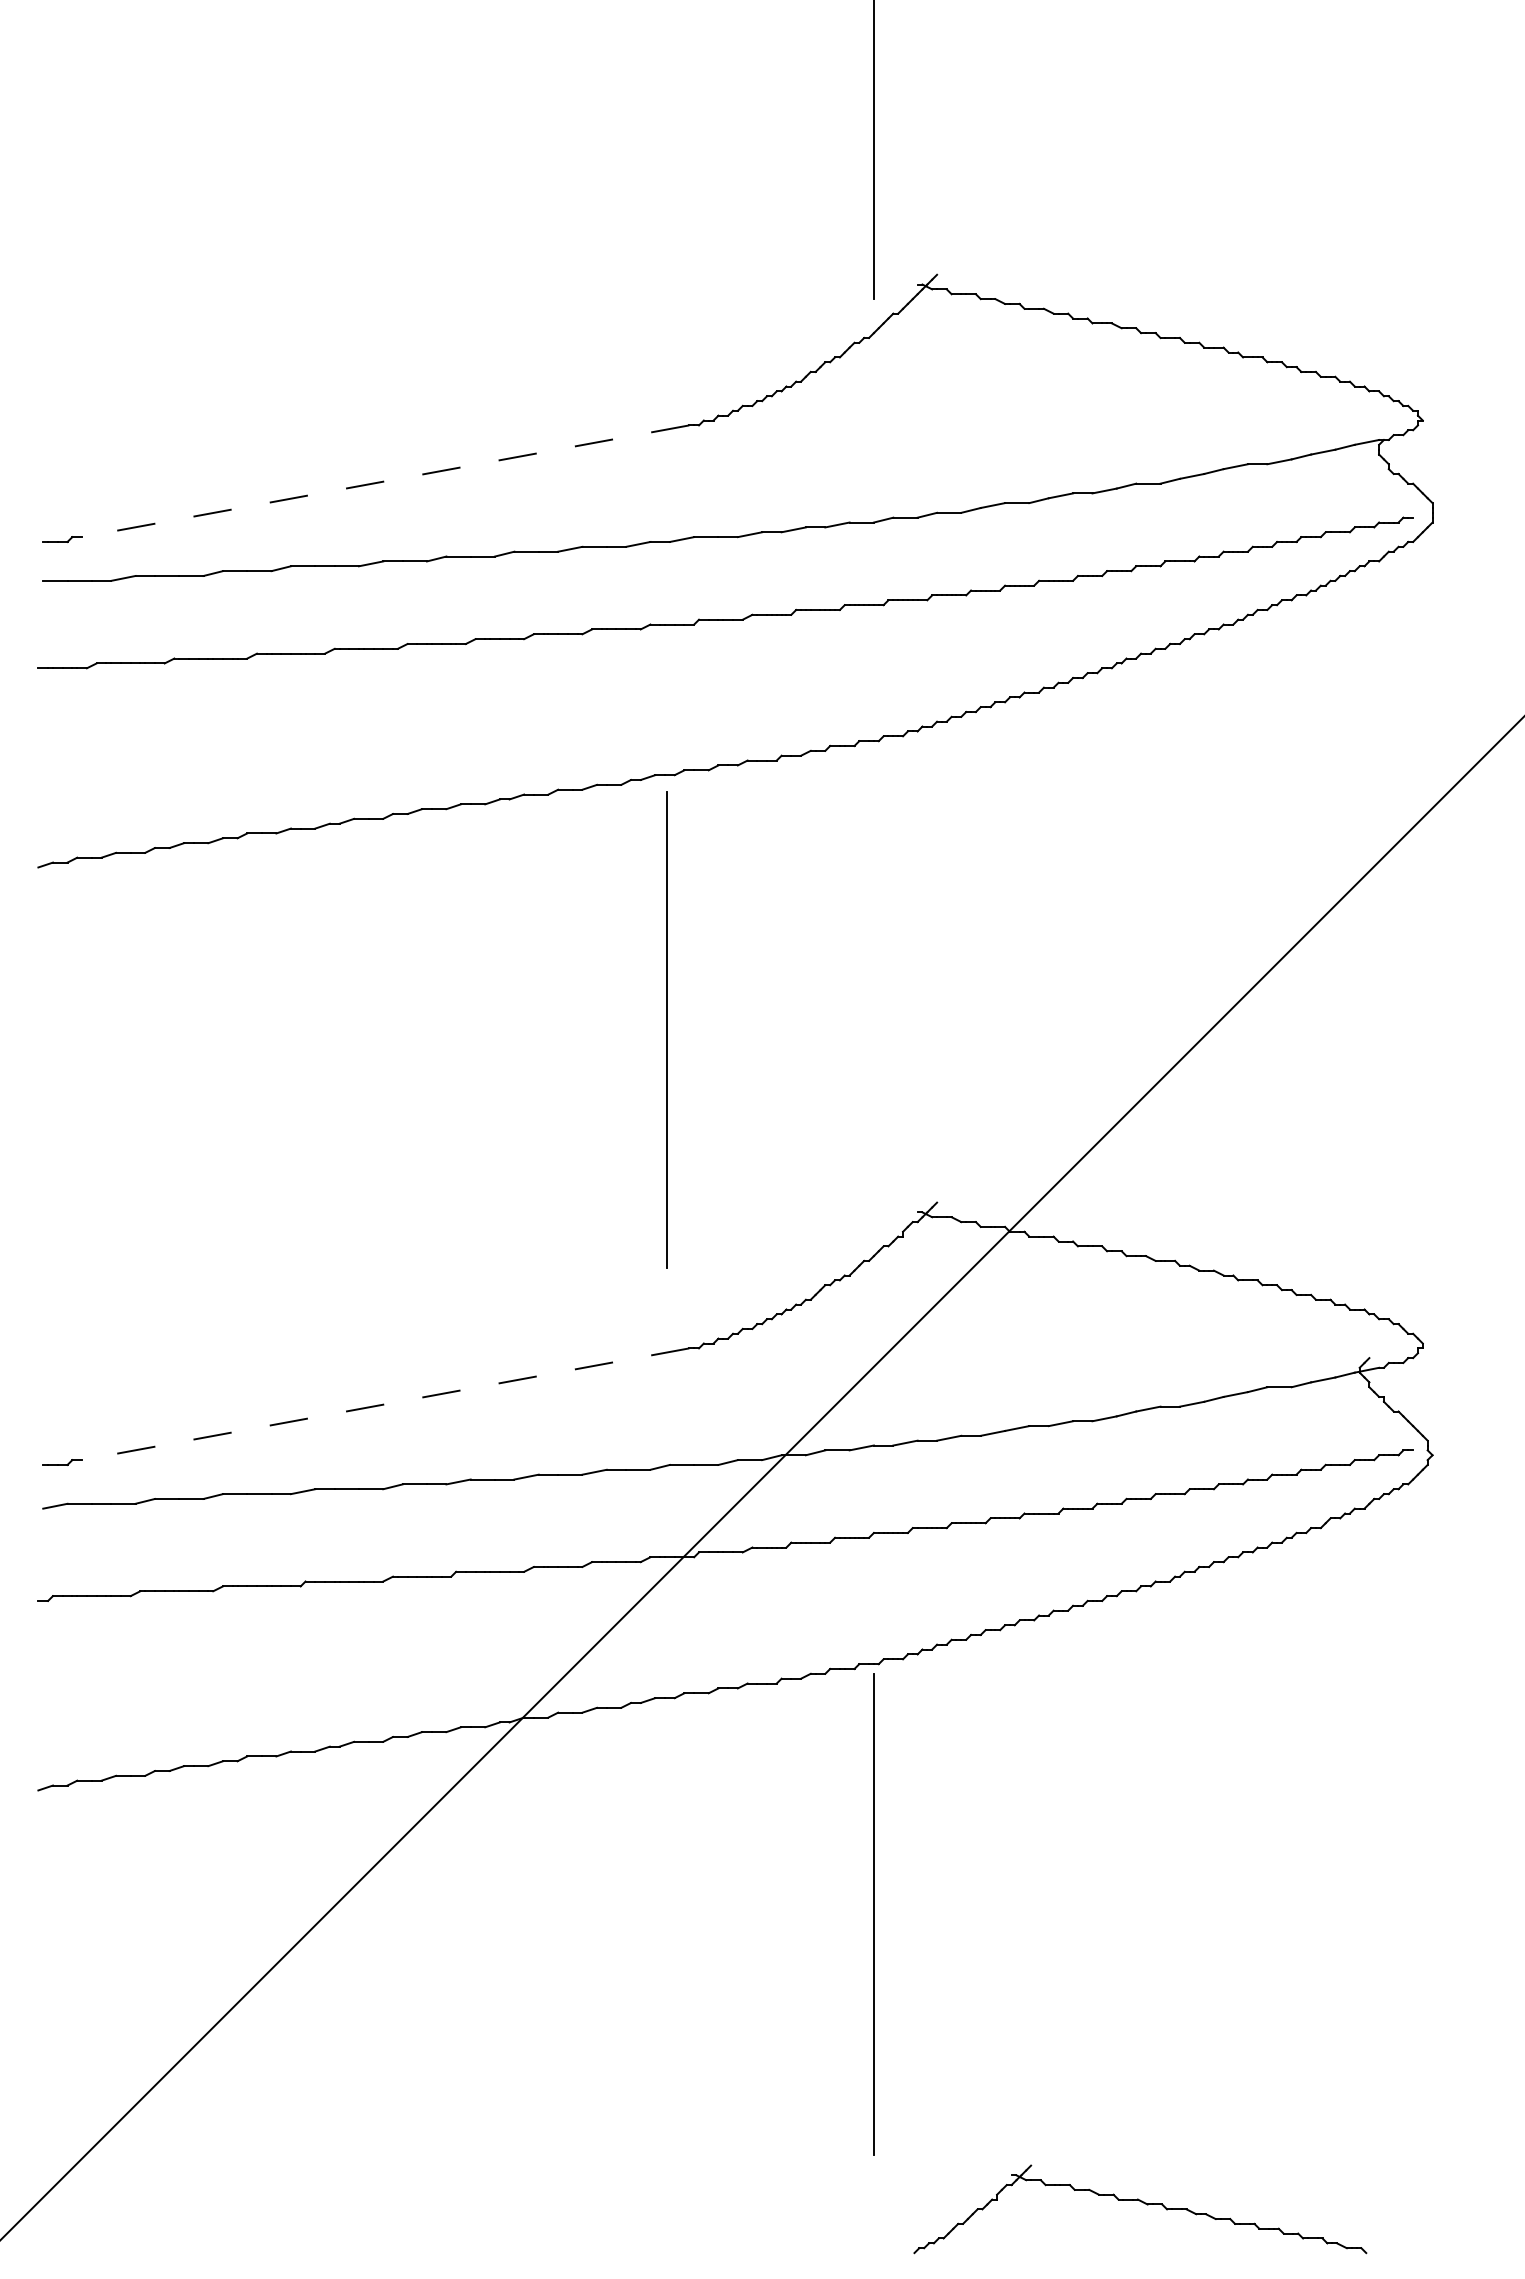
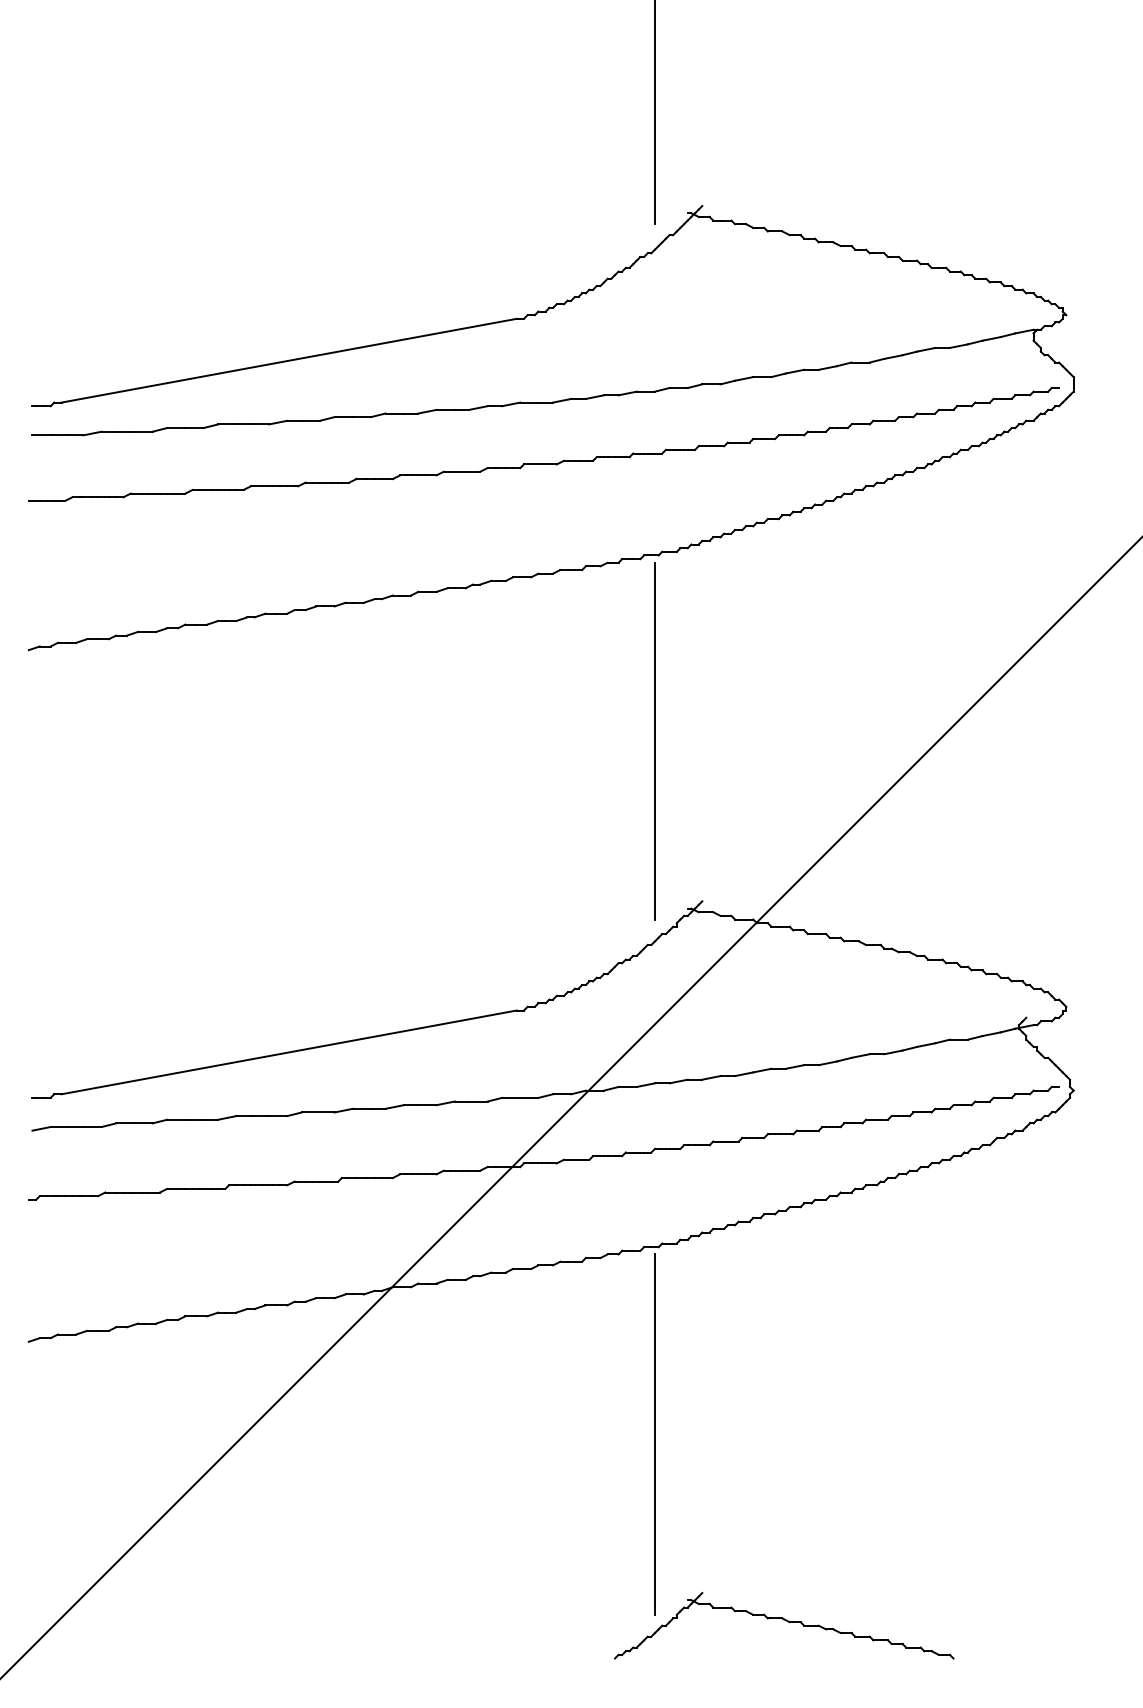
line: (385, 481) -> (288, 360), dashed -> solid
line: (666, 1029) -> (654, 740), moved
line: (385, 1404) -> (288, 1052), dashed -> solid
part: (1143, 2203) -> (786, 1621), moved

